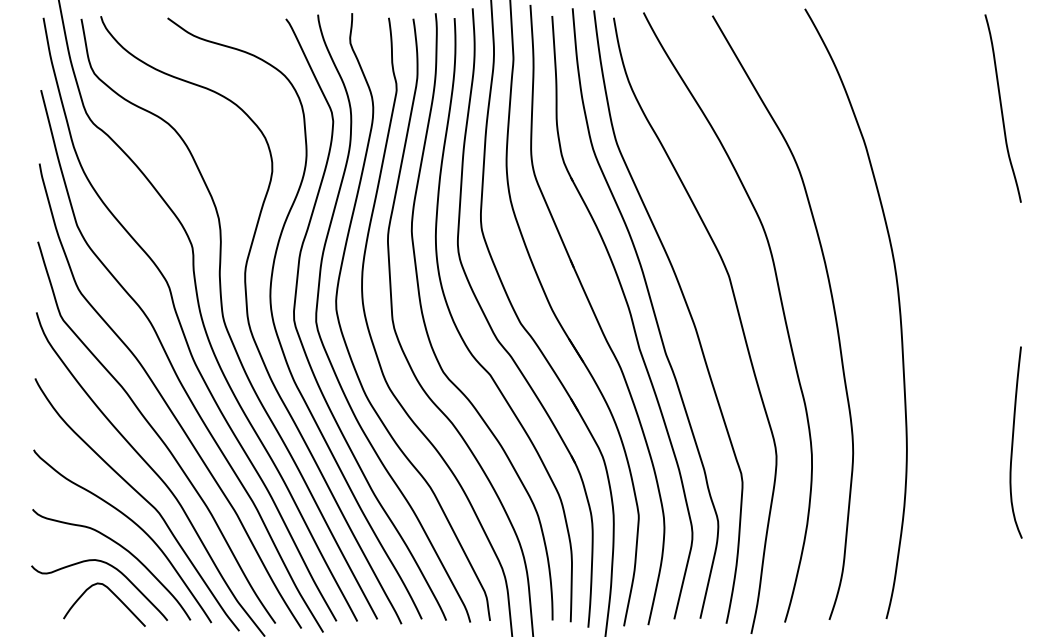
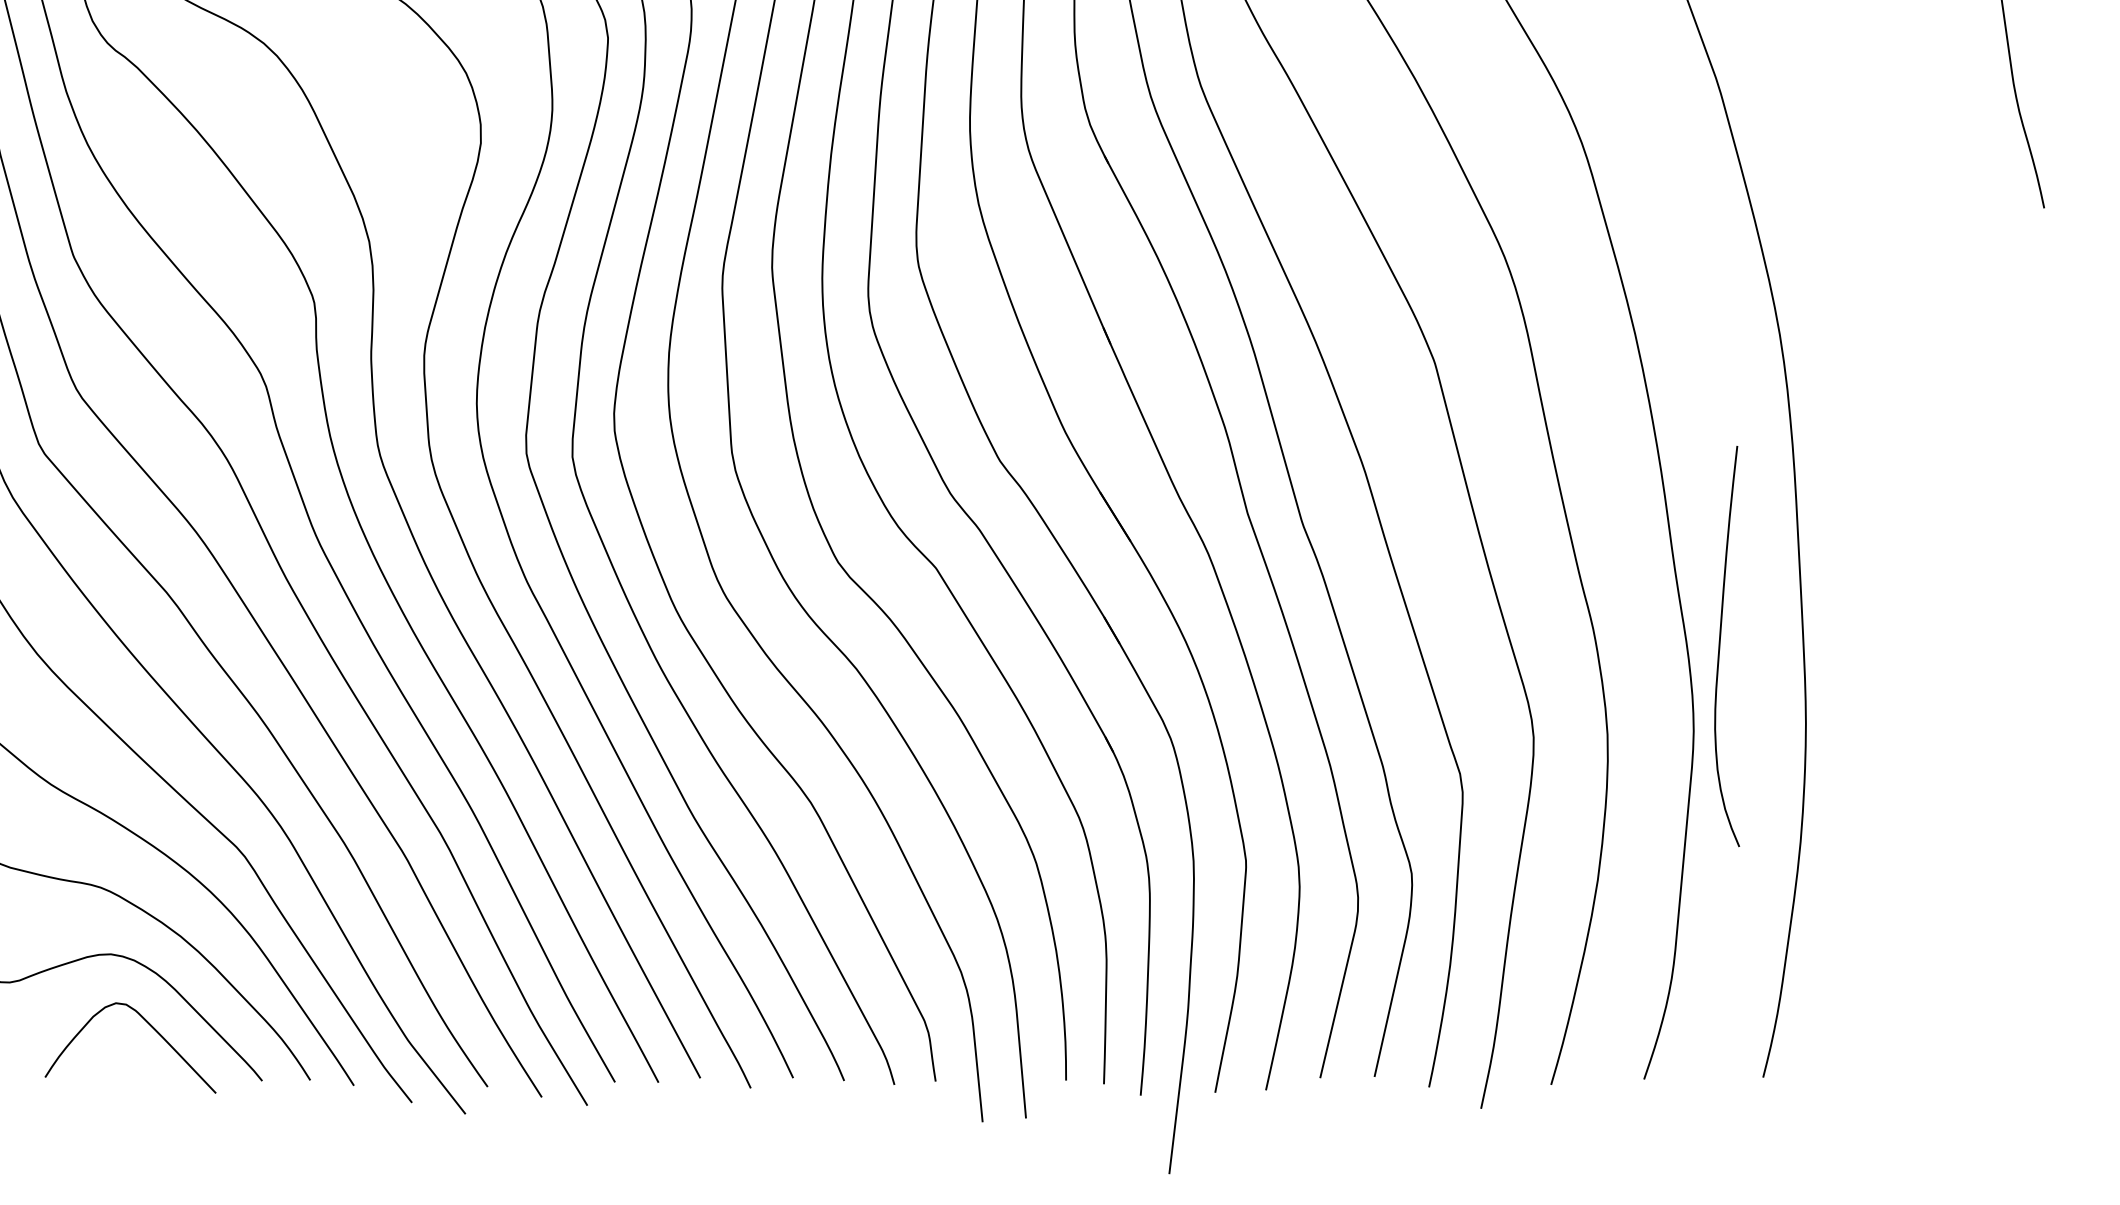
curve: (1013, 442) -> (1721, 646), moved

